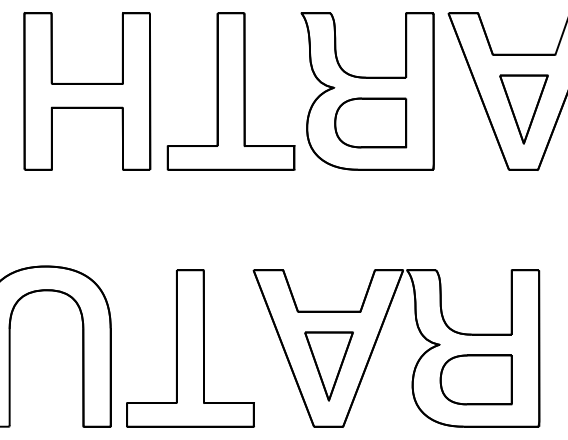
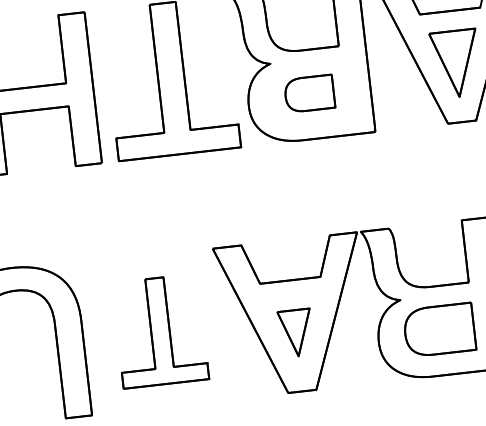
part: (370, 122) -> (309, 93), size x0.7
part: (190, 348) -> (160, 331), size x0.7
part: (328, 366) -> (295, 333), size x0.7

